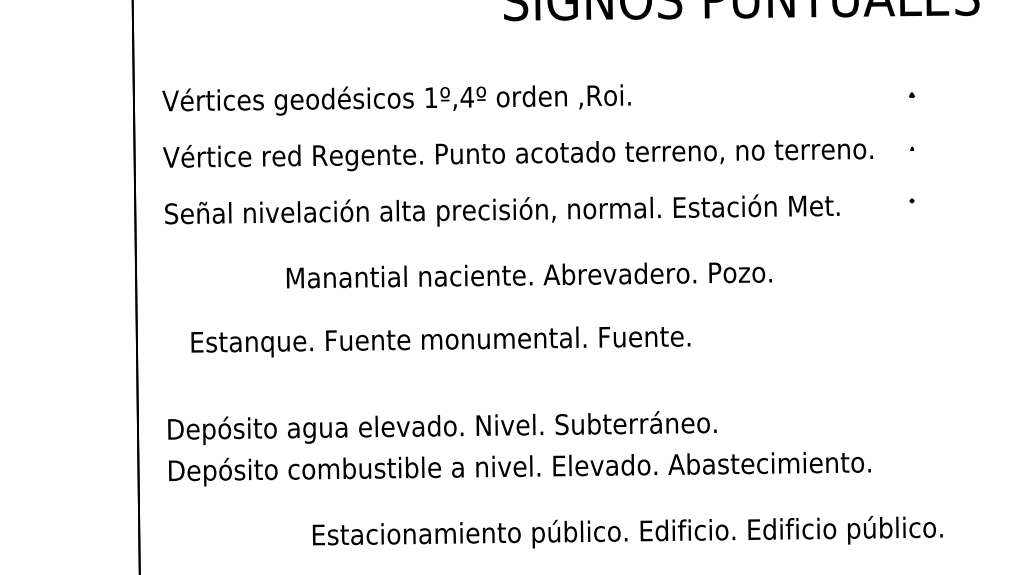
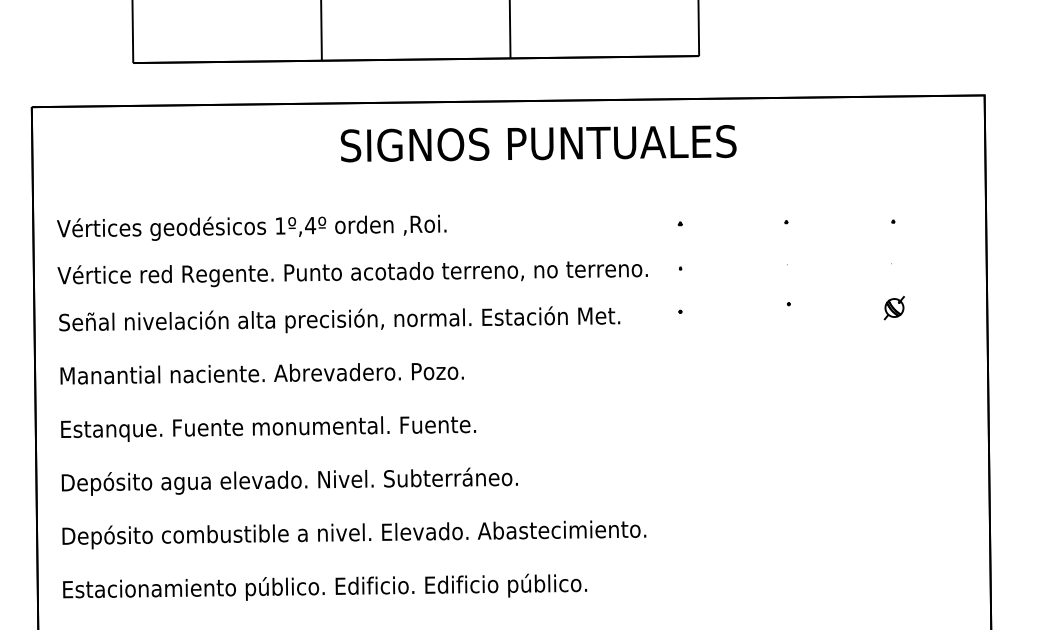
text: (528, 275) -> (261, 373), moved
text: (440, 341) -> (268, 428), moved
text: (441, 427) -> (289, 481), moved
text: (627, 531) -> (324, 586), moved

